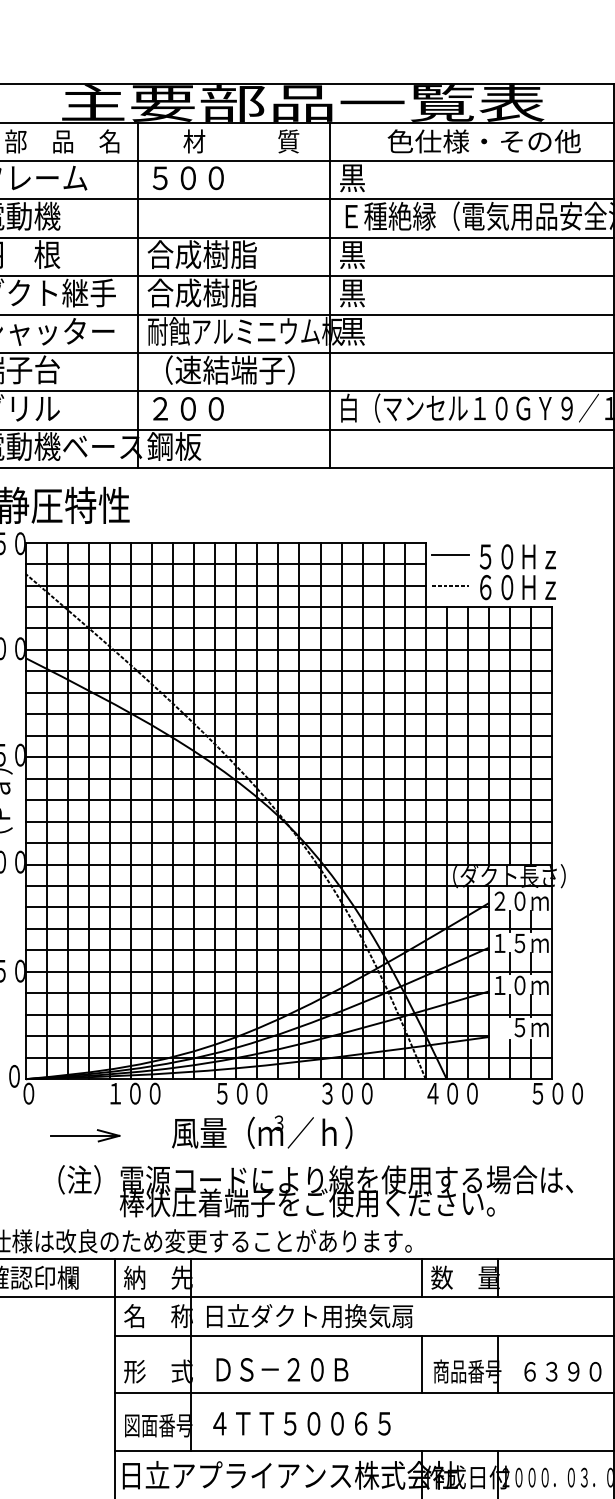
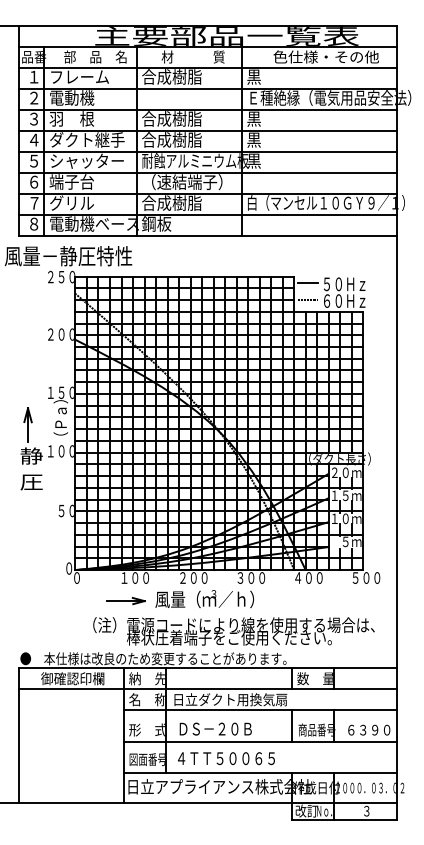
text: (201, 177) -> (171, 76), ５００ -> 合成樹脂
text: (201, 407) -> (171, 202), ２００ -> 合成樹脂
text: (221, 1092) -> (182, 577), ５００ -> ２００
part: (84, 1134) -> (125, 600), moved

